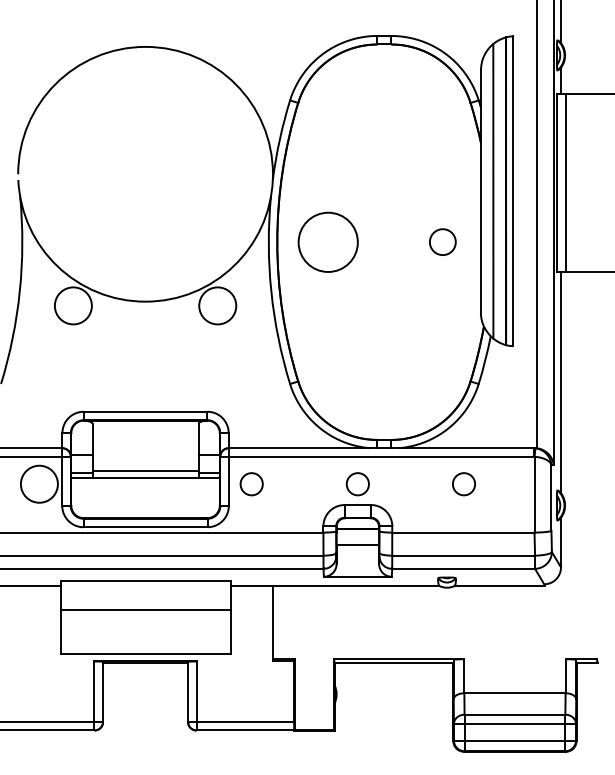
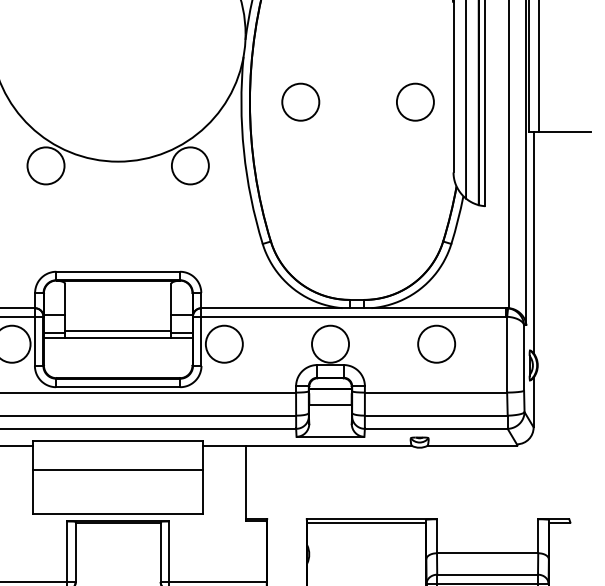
circle: (327, 241) -> (300, 101), size x0.62
circle: (442, 241) -> (415, 101), size x1.43
circle: (251, 483) -> (224, 343), size x1.67
circle: (357, 483) -> (330, 343), size x1.67
circle: (463, 483) -> (436, 343), size x1.67

